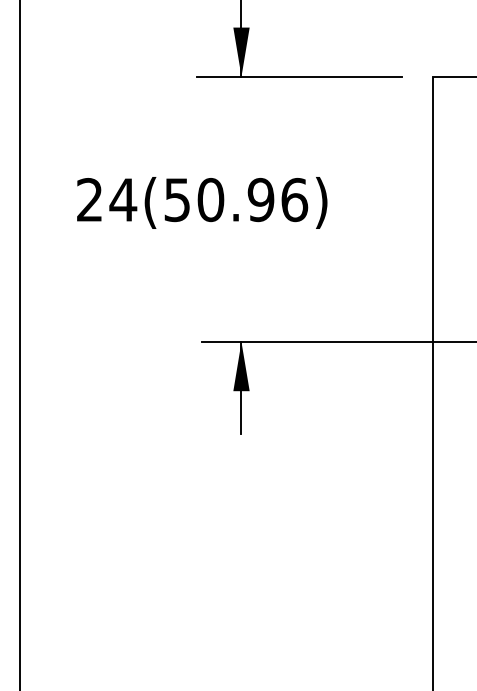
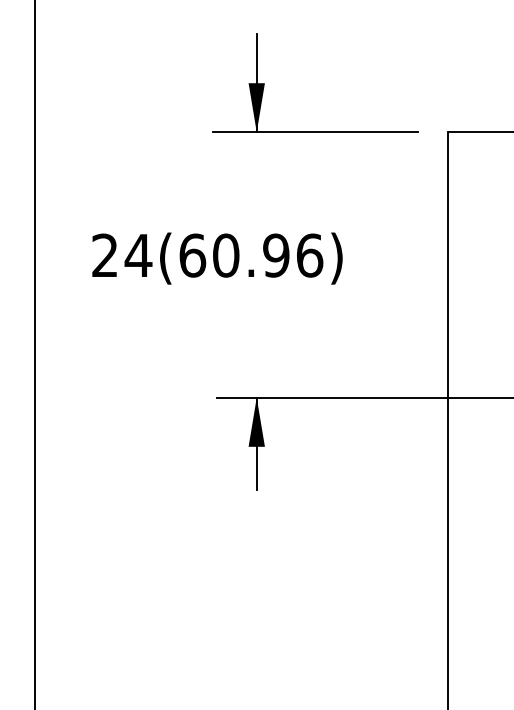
text: (177, 199) -> (192, 255), 24(50.96) -> 24(60.96)

